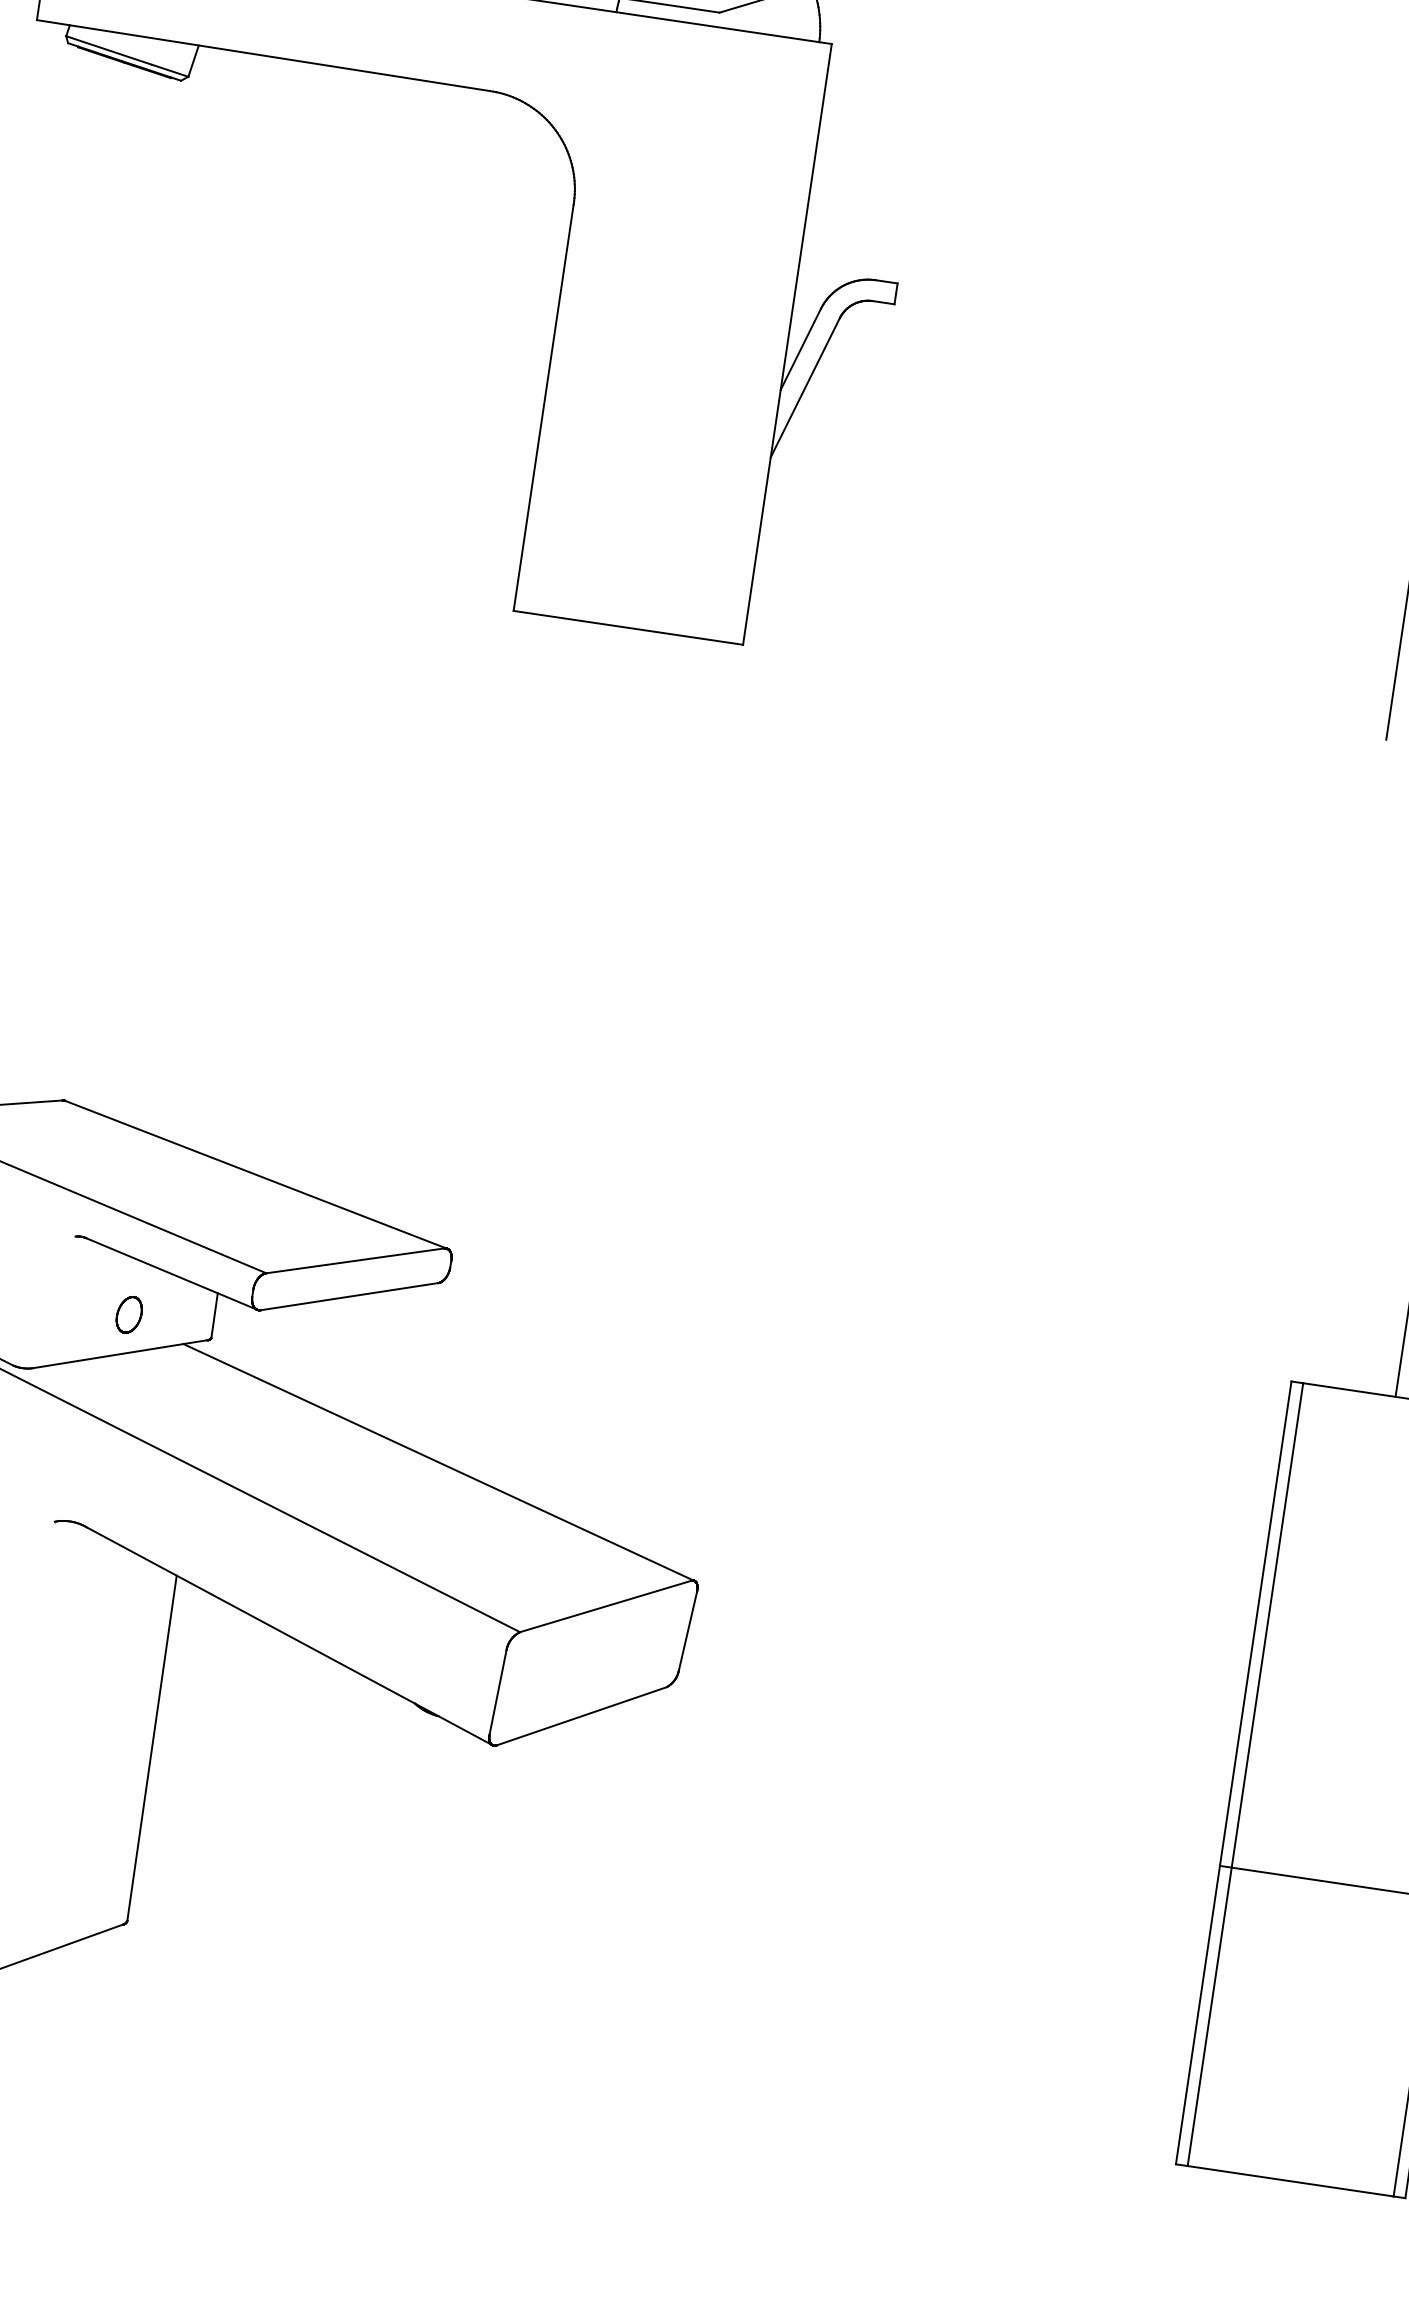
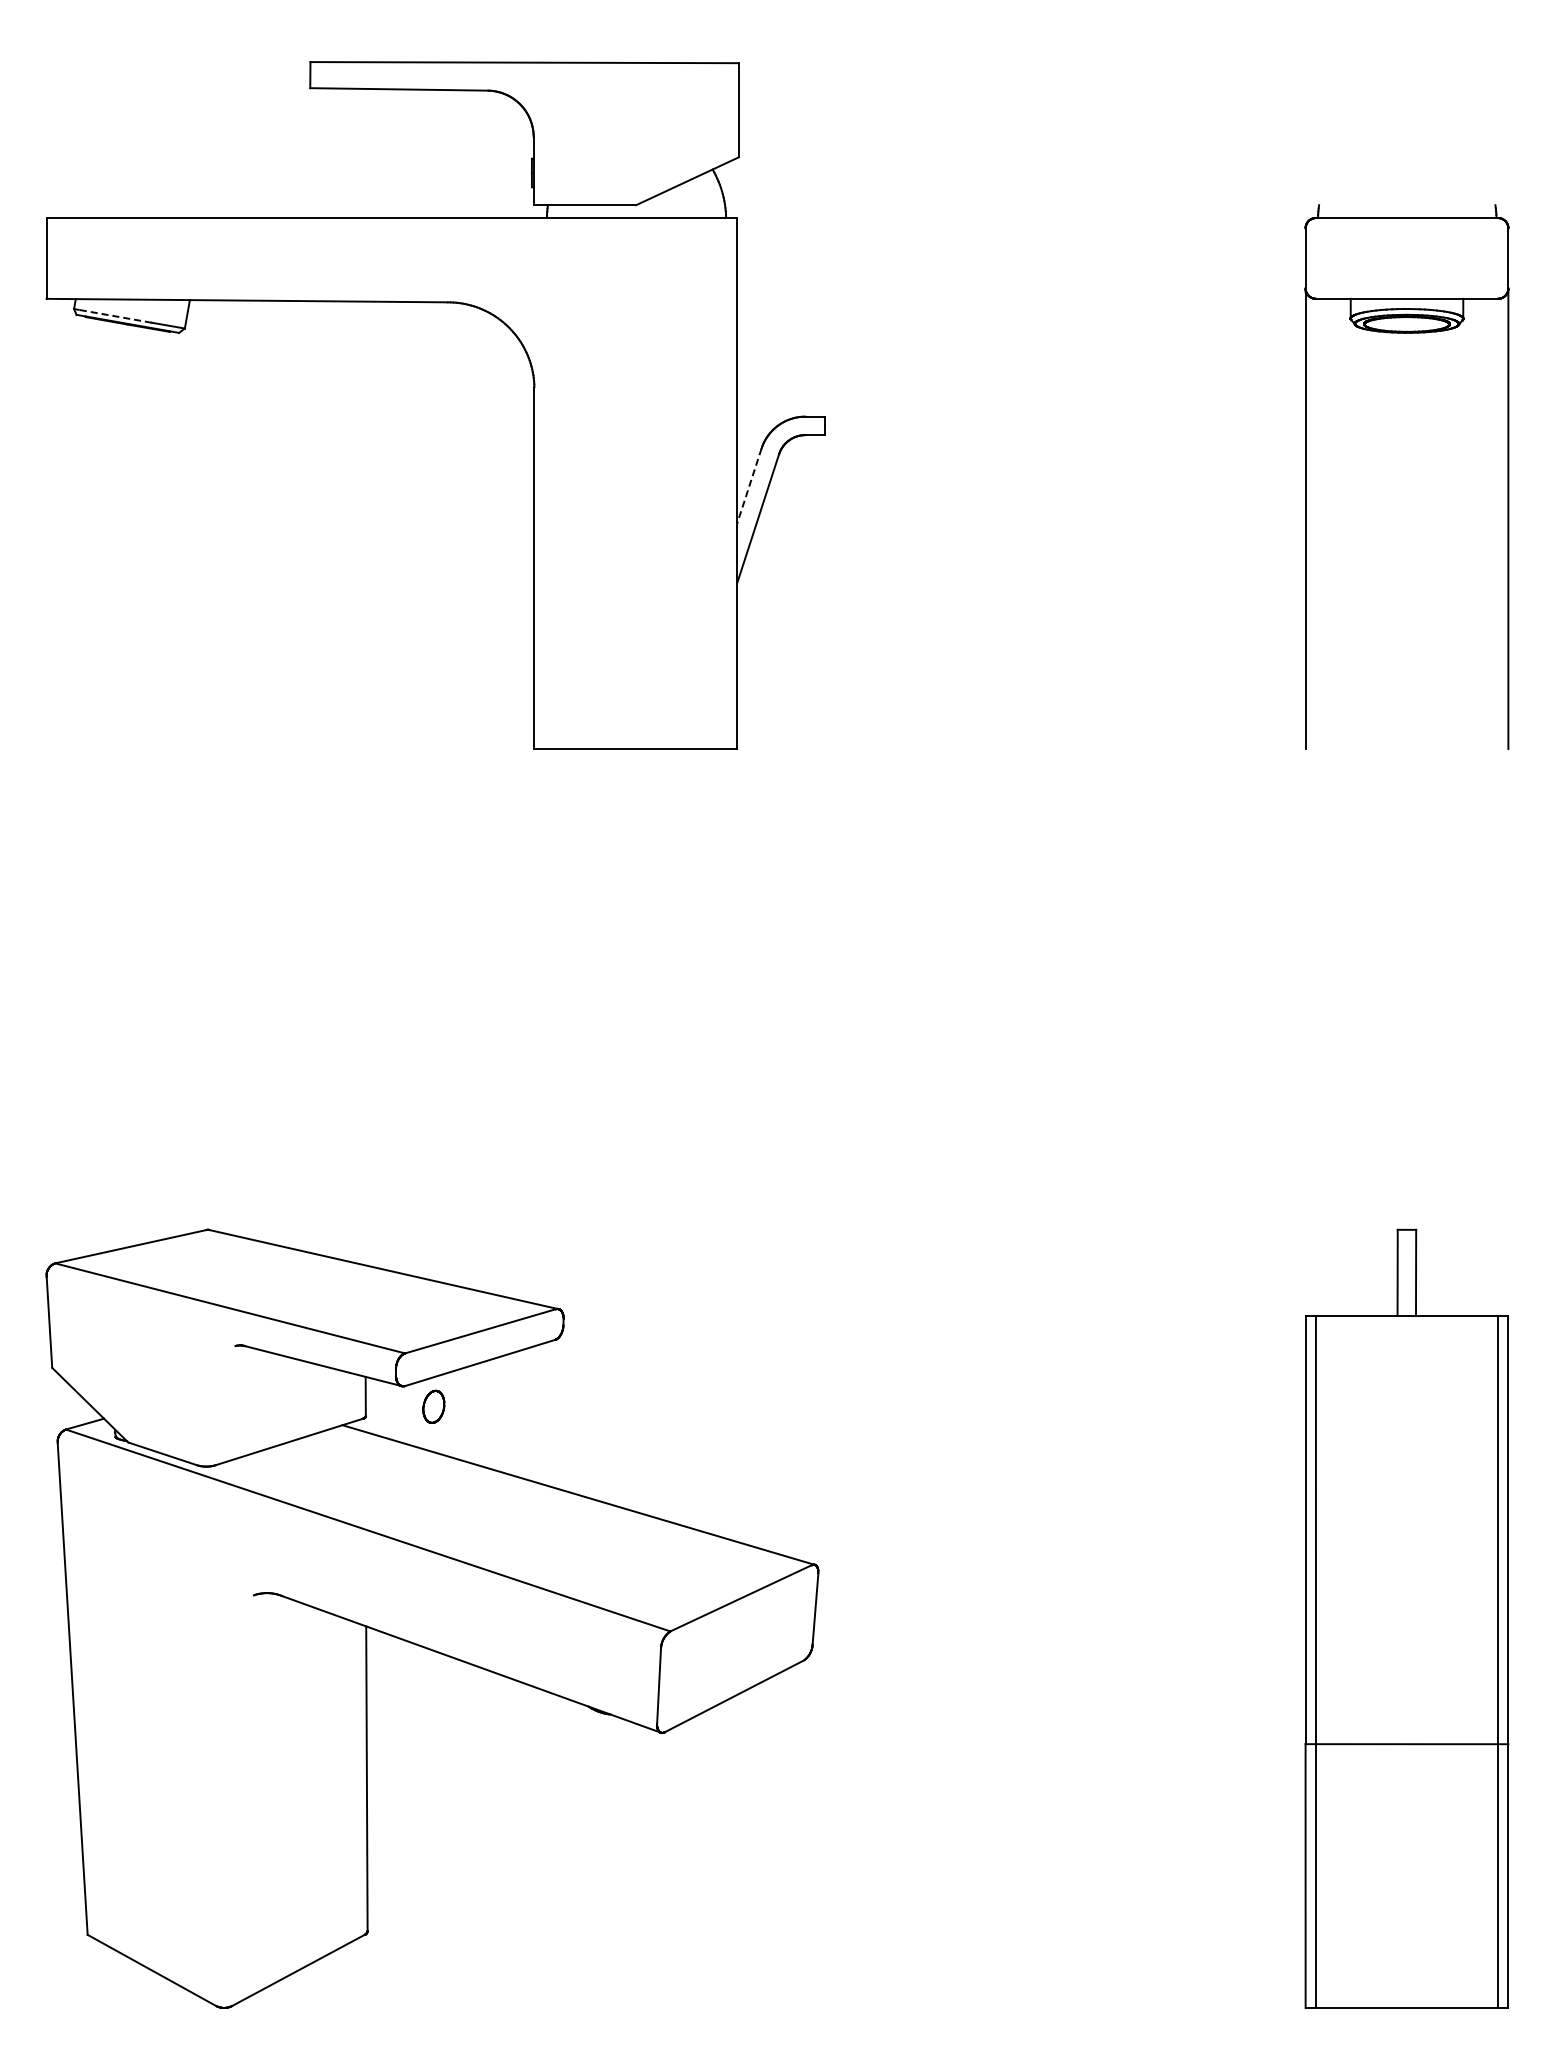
line: (110, 51) -> (114, 316), solid -> dashed
line: (800, 349) -> (749, 486), solid -> dashed
part: (128, 1314) -> (433, 1406), moved

